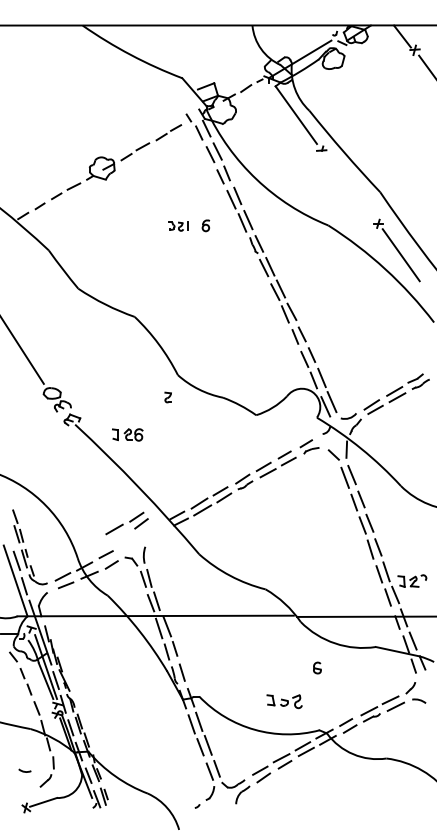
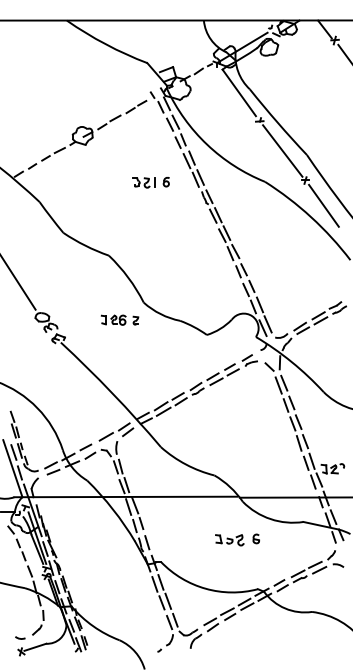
line: (349, 187) -> (282, 151), added
part: (178, 226) -> (144, 182), size x1.43
part: (127, 434) -> (113, 319), moved
part: (126, 523) -> (115, 432), moved
part: (284, 701) -> (229, 540), moved
arc: (24, 770) -> (19, 637), moved

